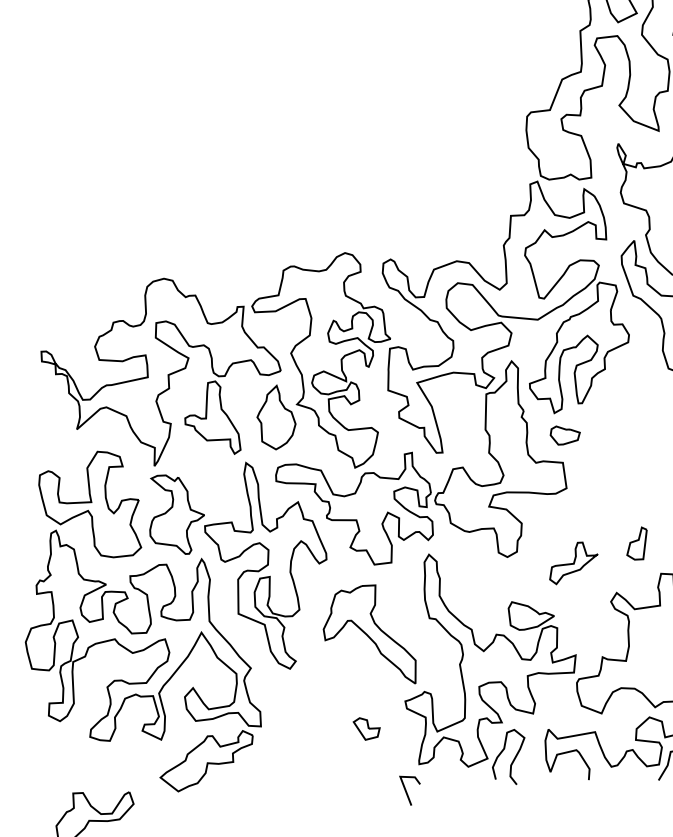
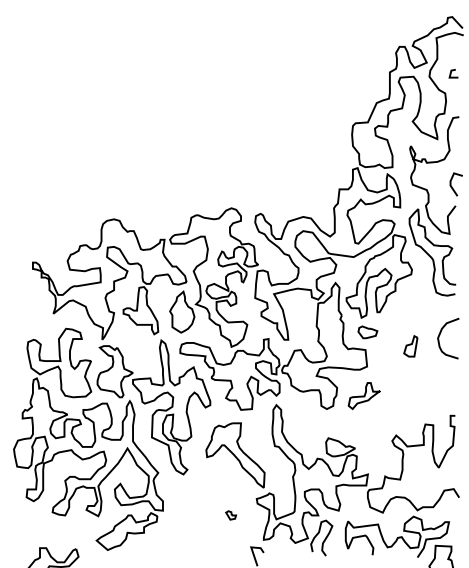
part: (636, 543) -> (410, 346), moved
part: (572, 563) -> (363, 396), moved
part: (365, 728) -> (230, 515), size x0.6

